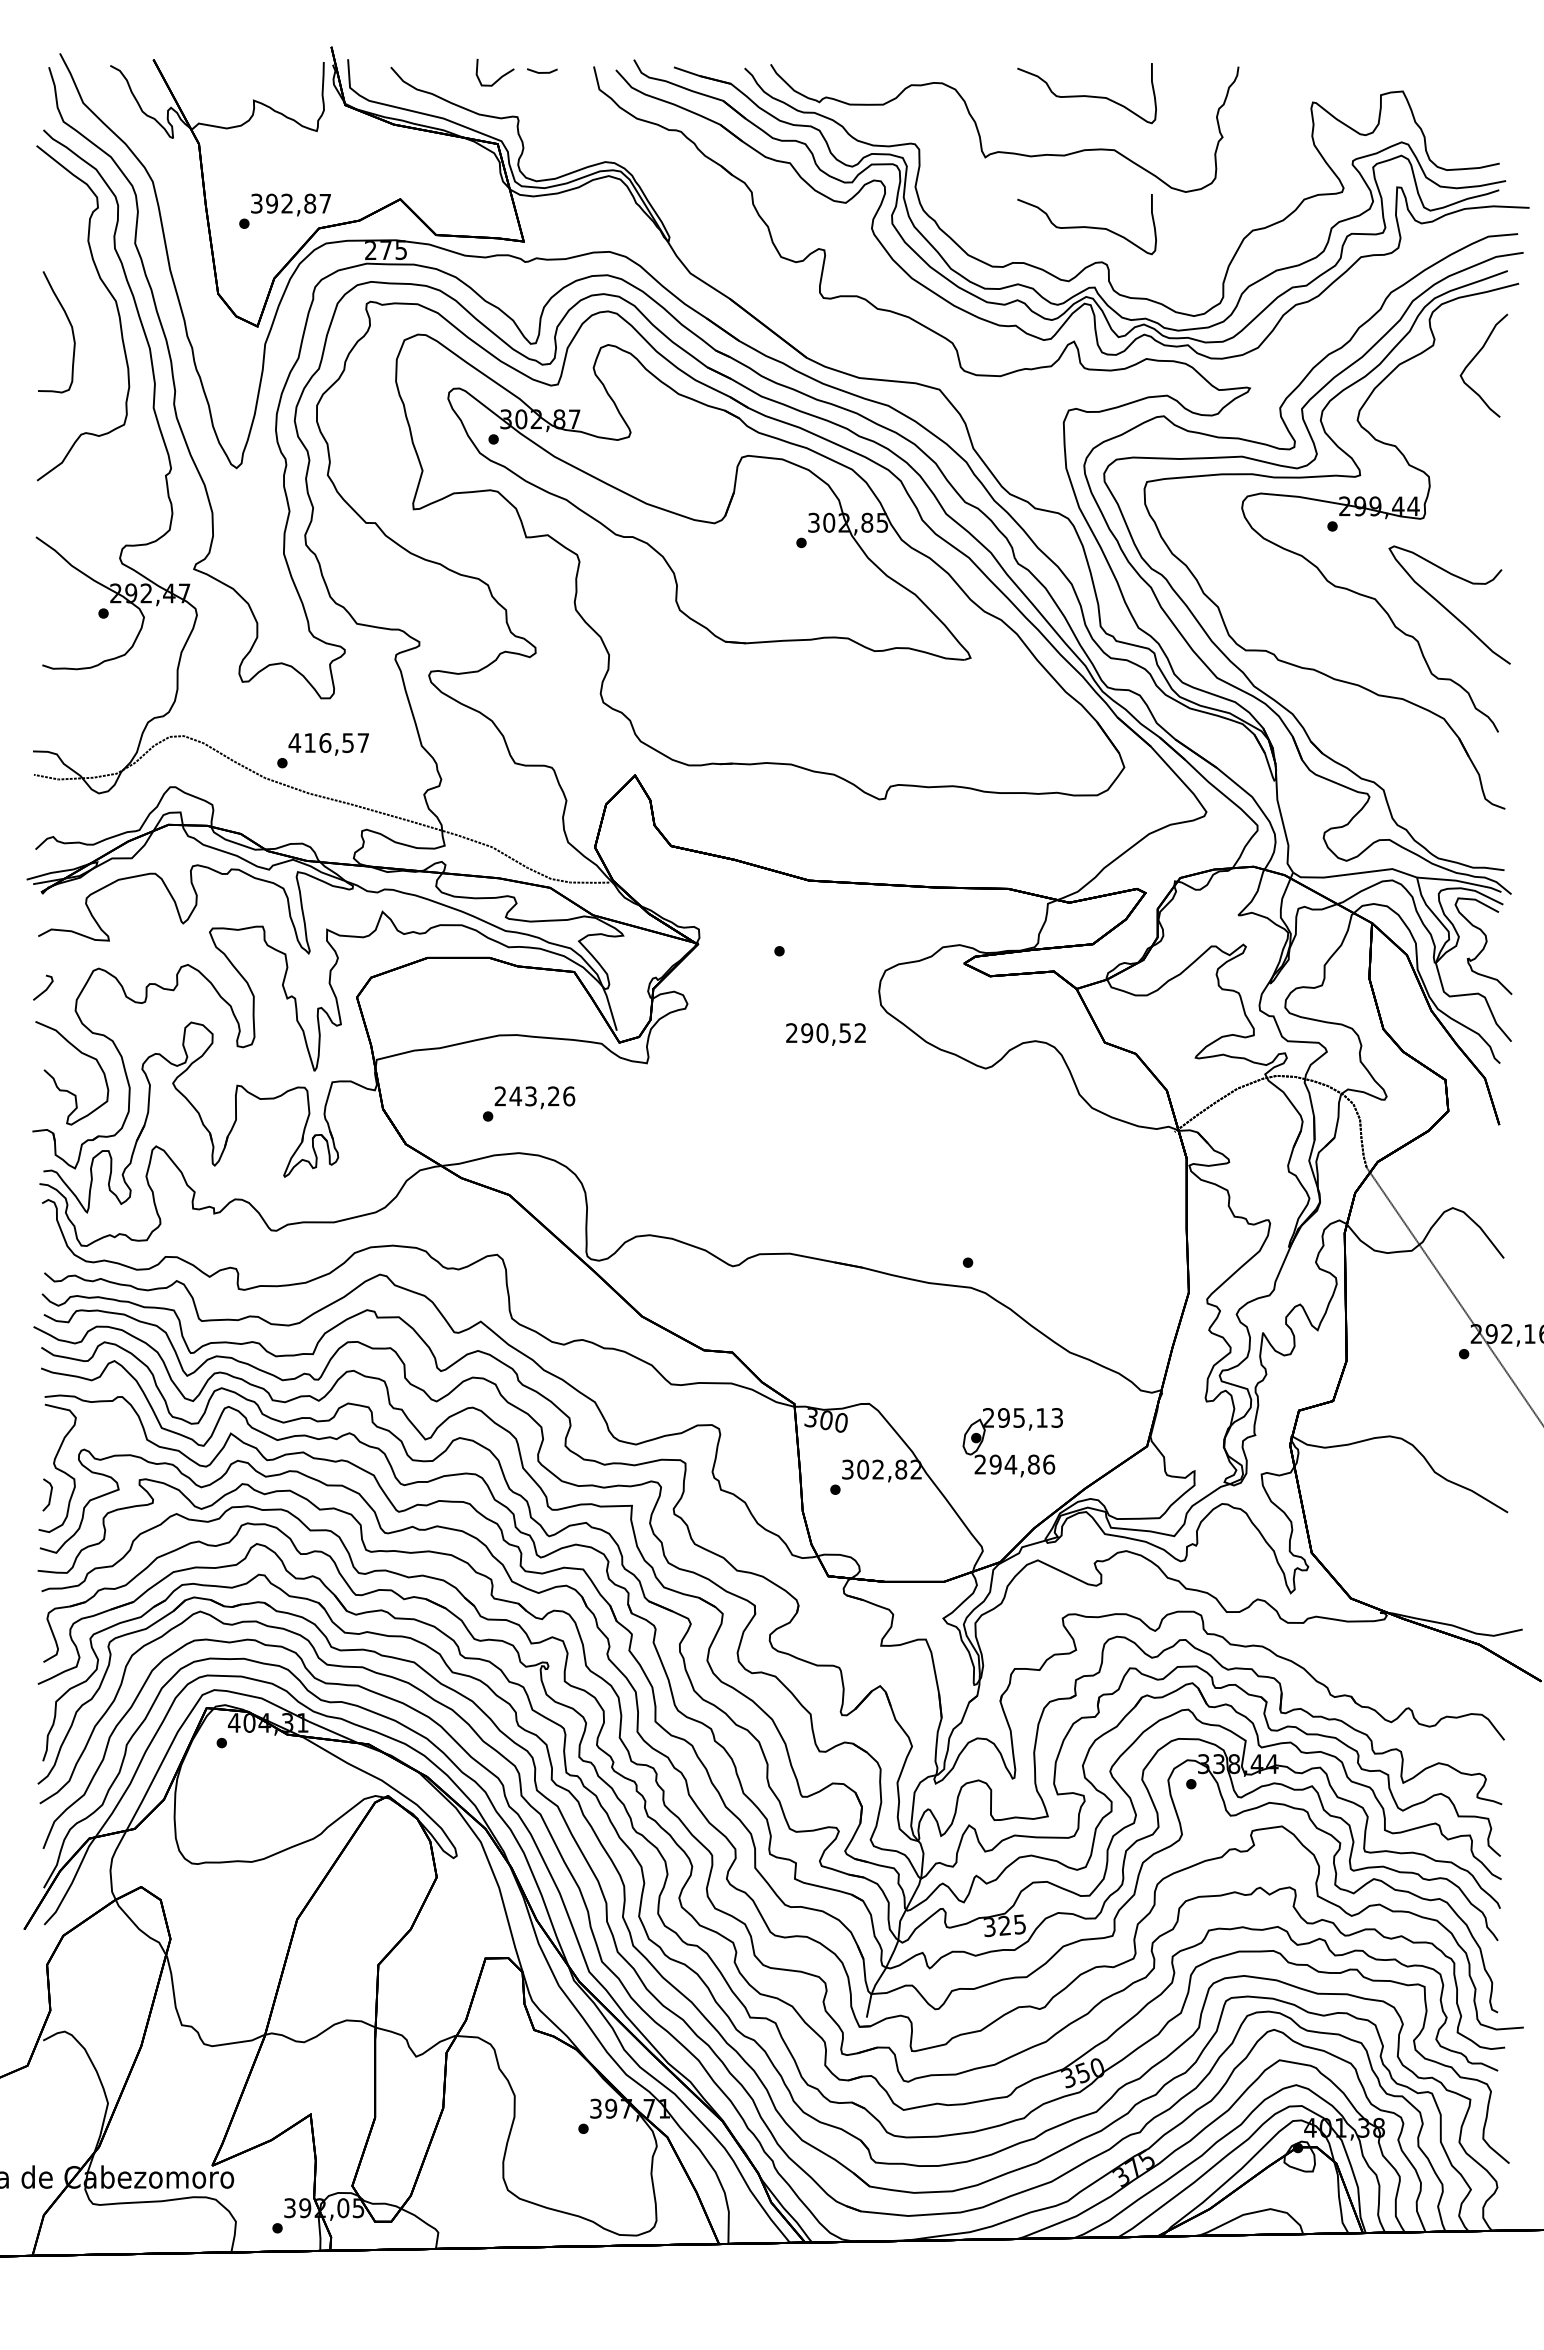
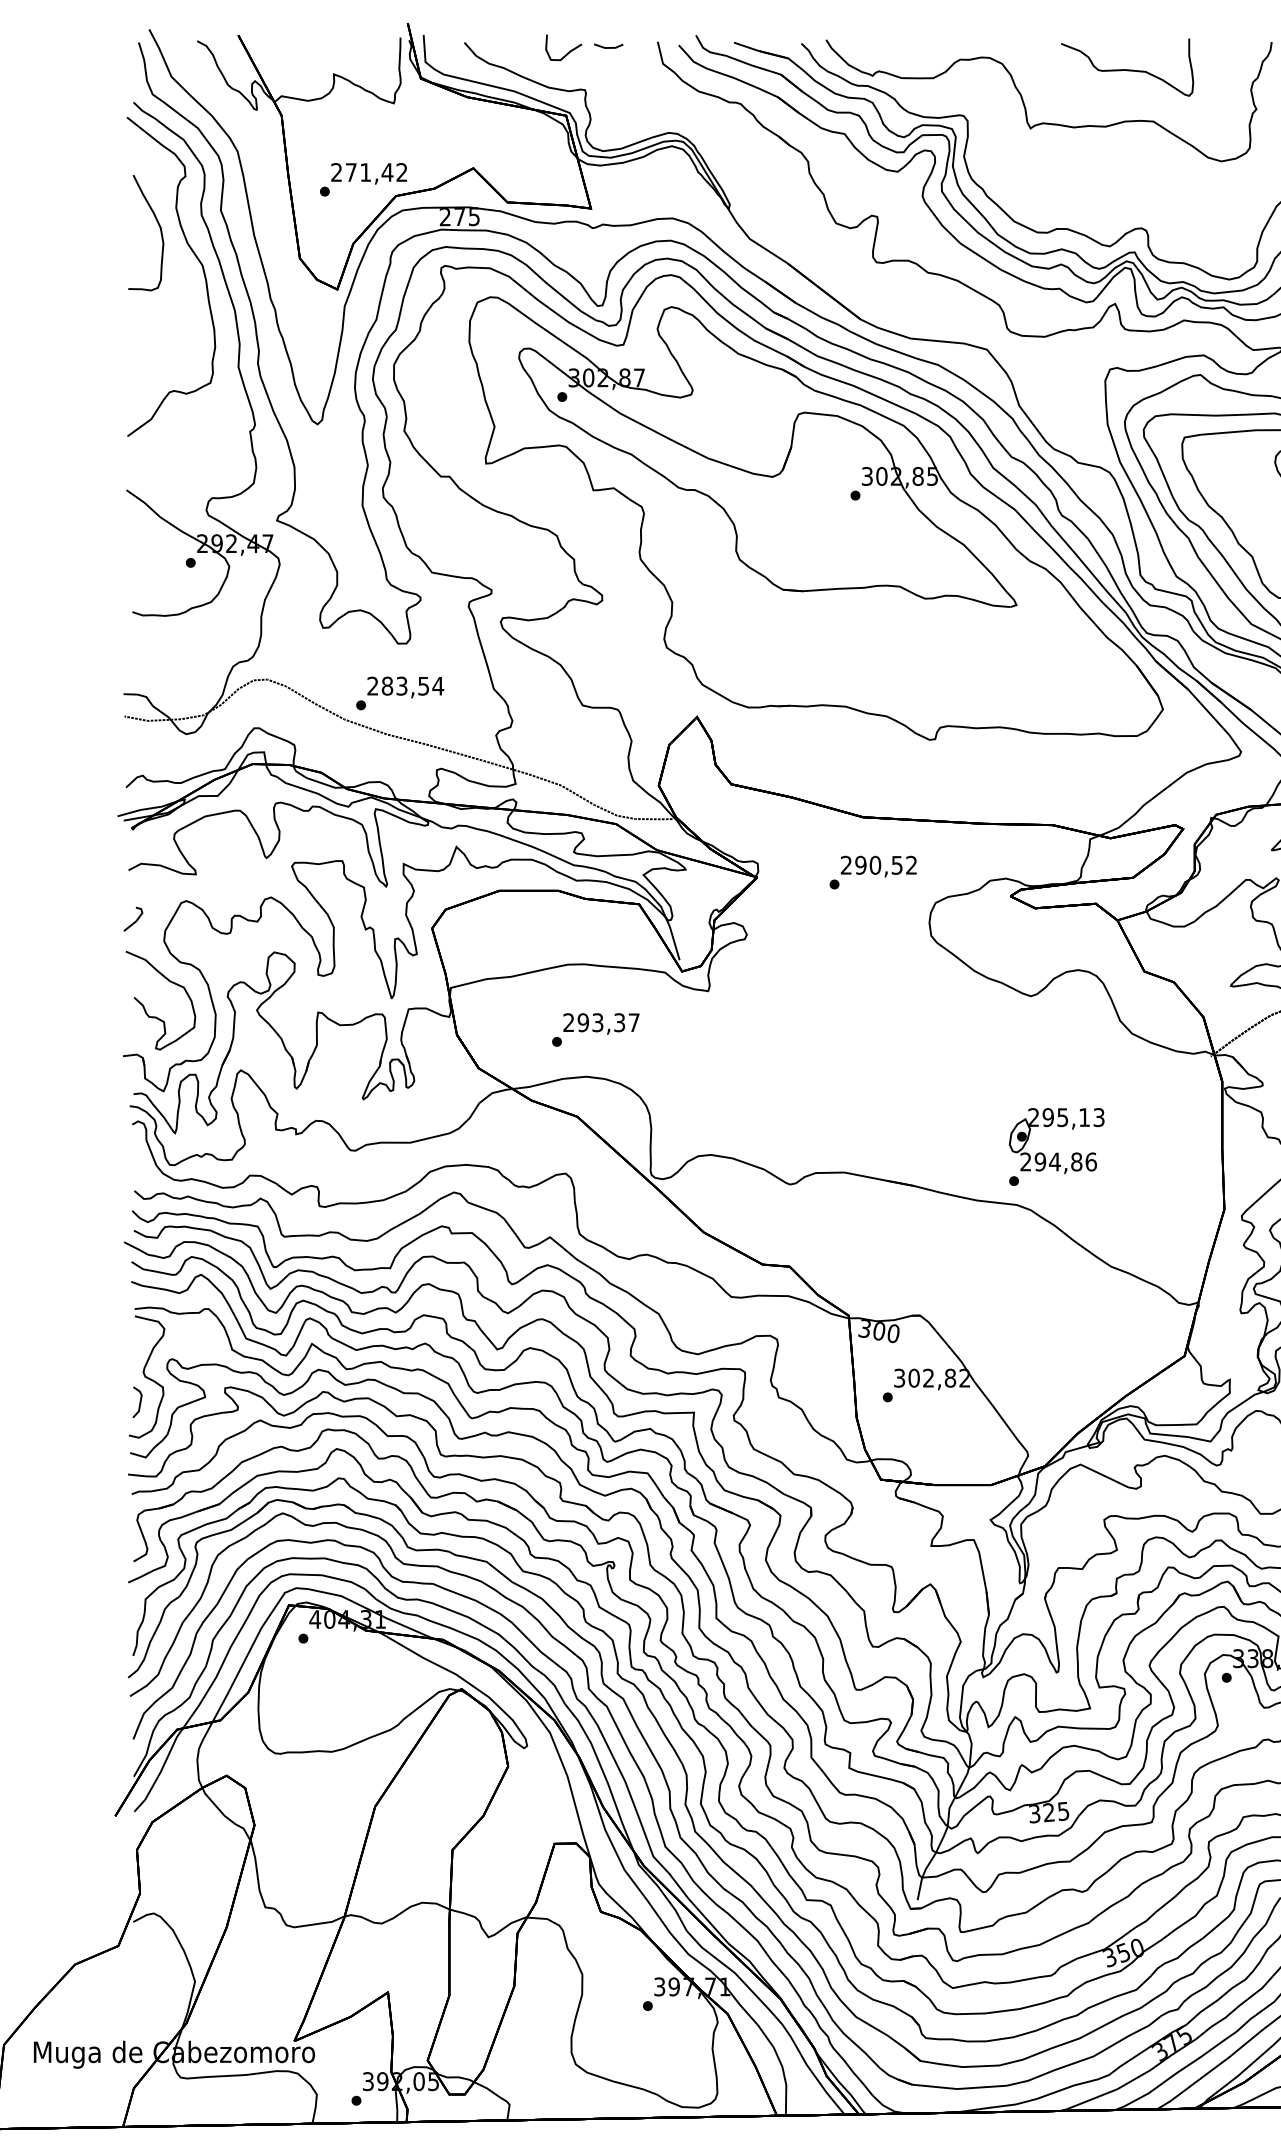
text: (290, 203) -> (368, 172), 392,87 -> 271,42
curve: (1086, 226) -> (1126, 194), removed
curve: (71, 330) -> (160, 231), moved
text: (328, 743) -> (405, 686), 416,57 -> 283,54
text: (825, 1034) -> (878, 866), moved
text: (542, 1096) -> (608, 1022), 243,26 -> 293,37
part: (1012, 1455) -> (1056, 1153), moved

